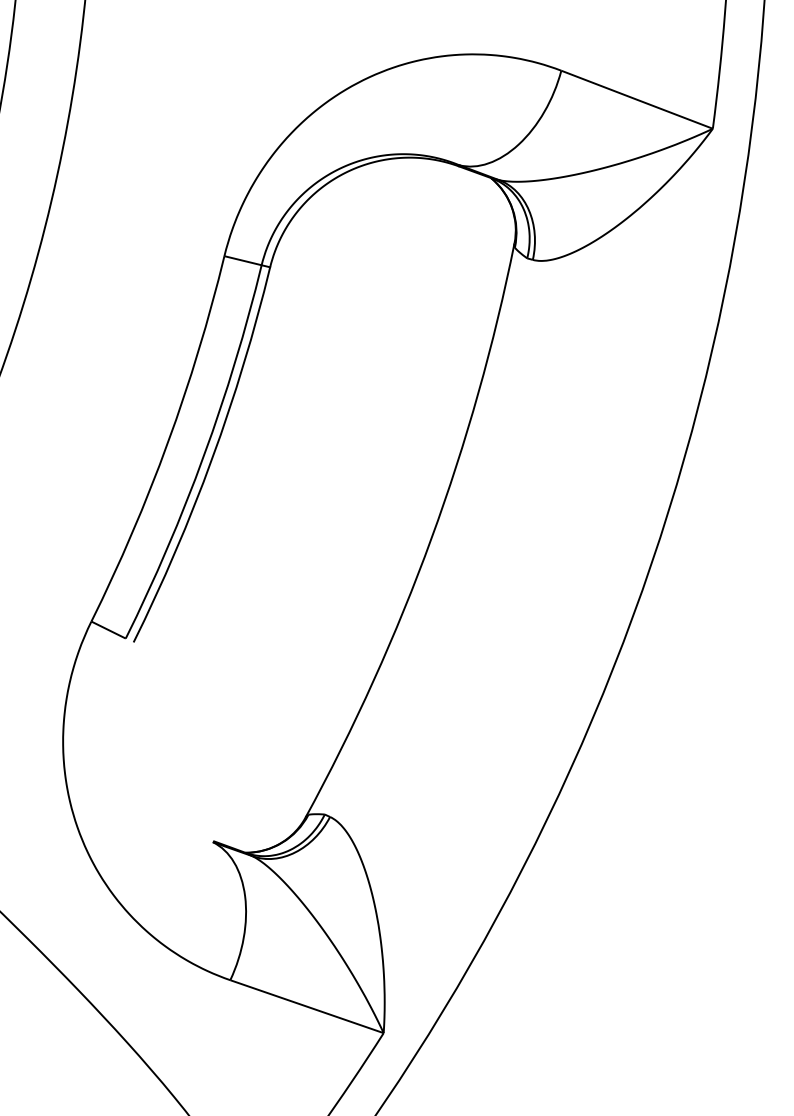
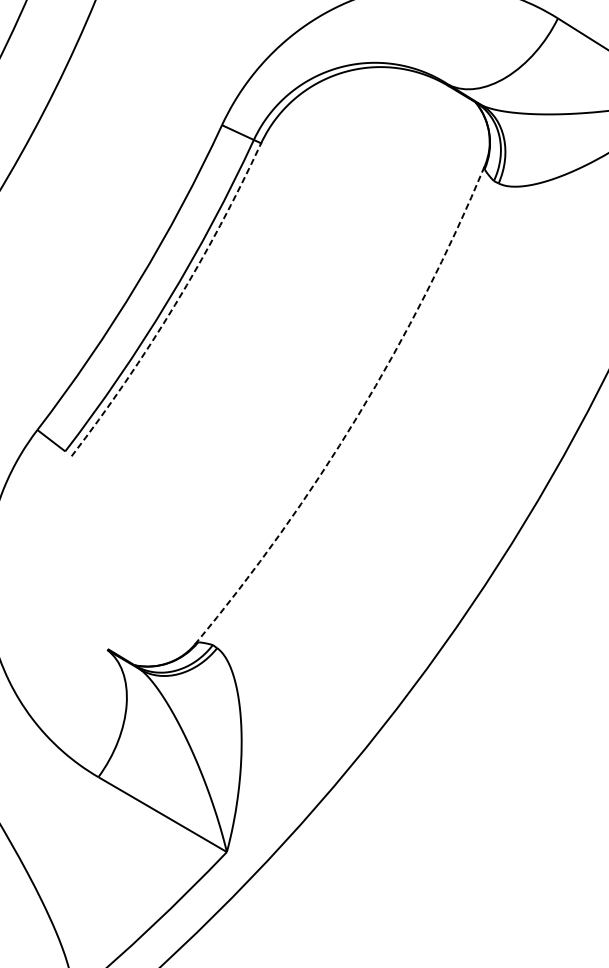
arc: (212, 458) -> (175, 304), solid -> dashed
arc: (431, 538) -> (357, 415), solid -> dashed

